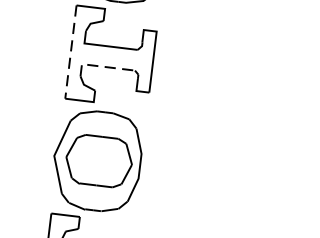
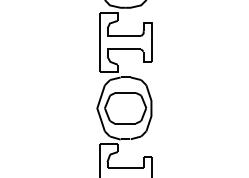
line: (70, 53) -> (99, 43), dashed -> solid
line: (102, 66) -> (120, 49), dashed -> solid

